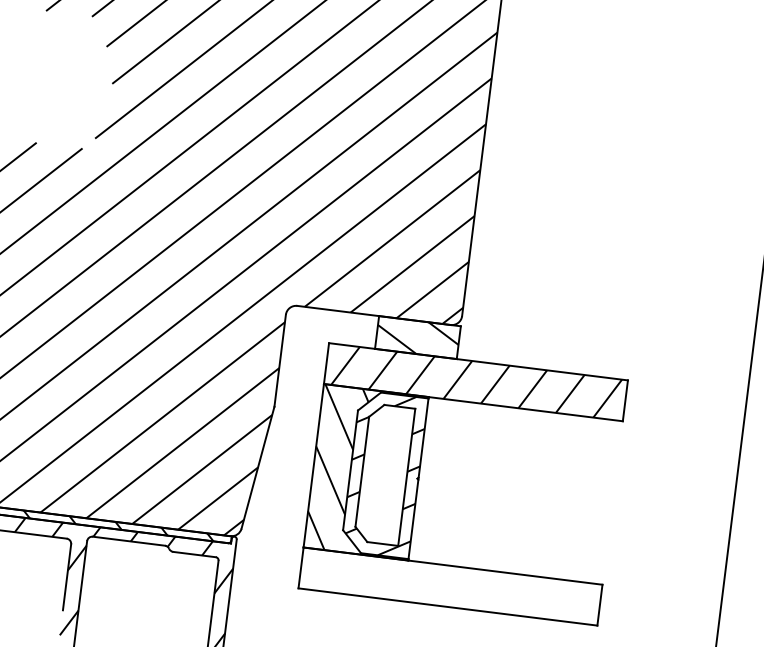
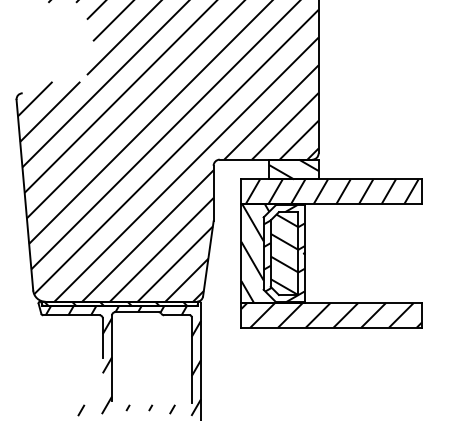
hatch: (383, 475) -> (283, 254), added
hatch: (450, 586) -> (331, 315), added

